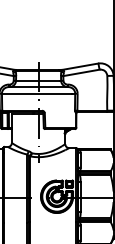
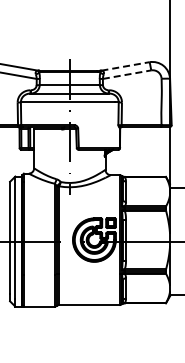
line: (80, 66) -> (125, 66), solid -> dashed
line: (81, 72) -> (127, 74), solid -> dashed

